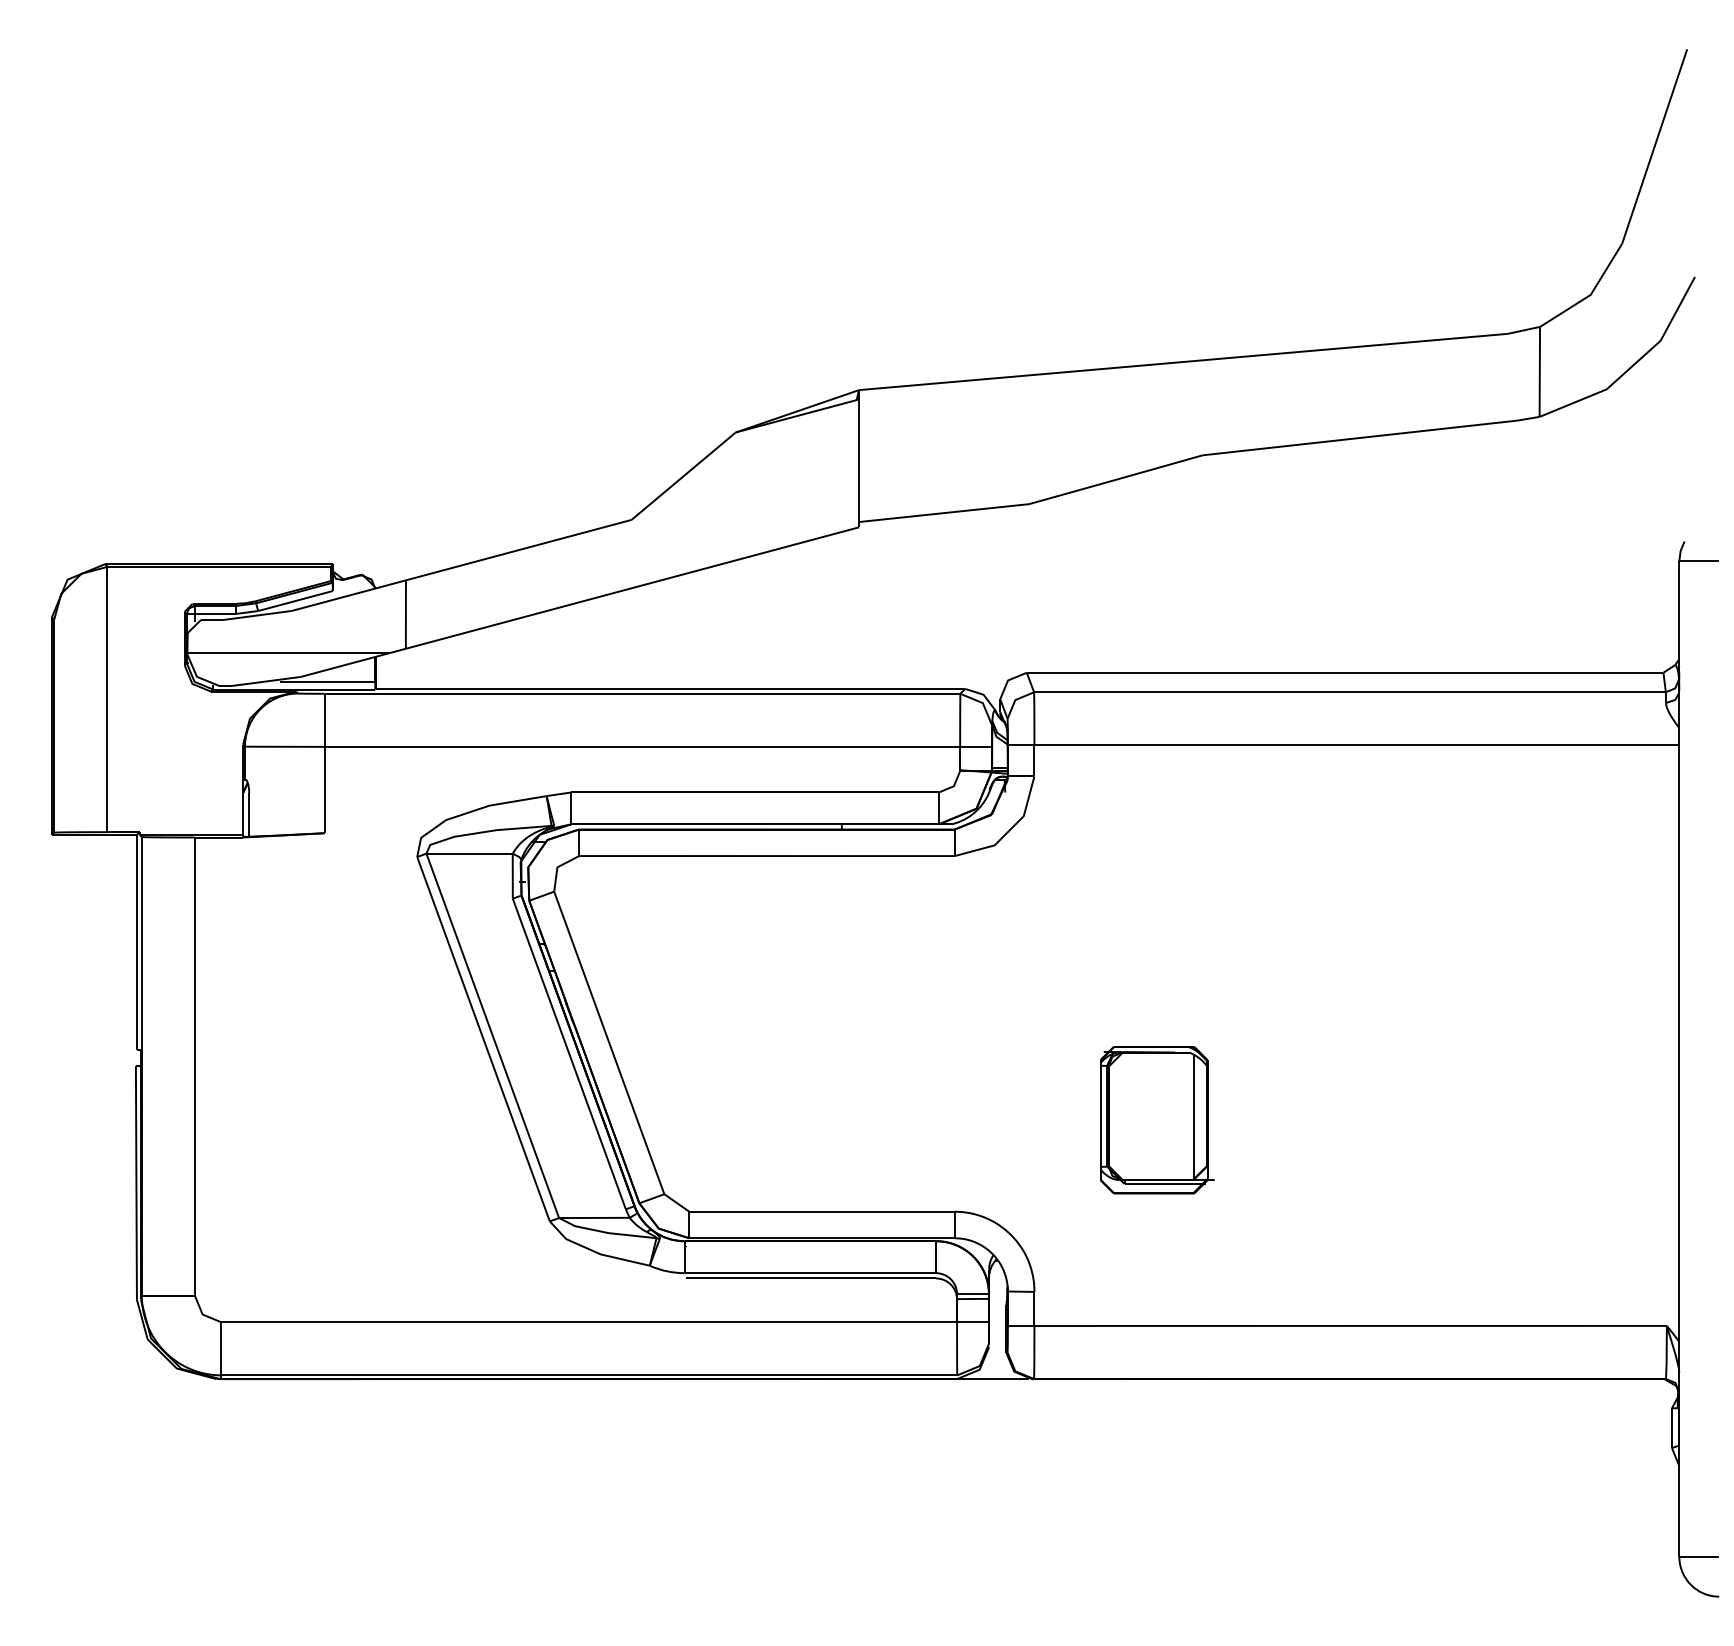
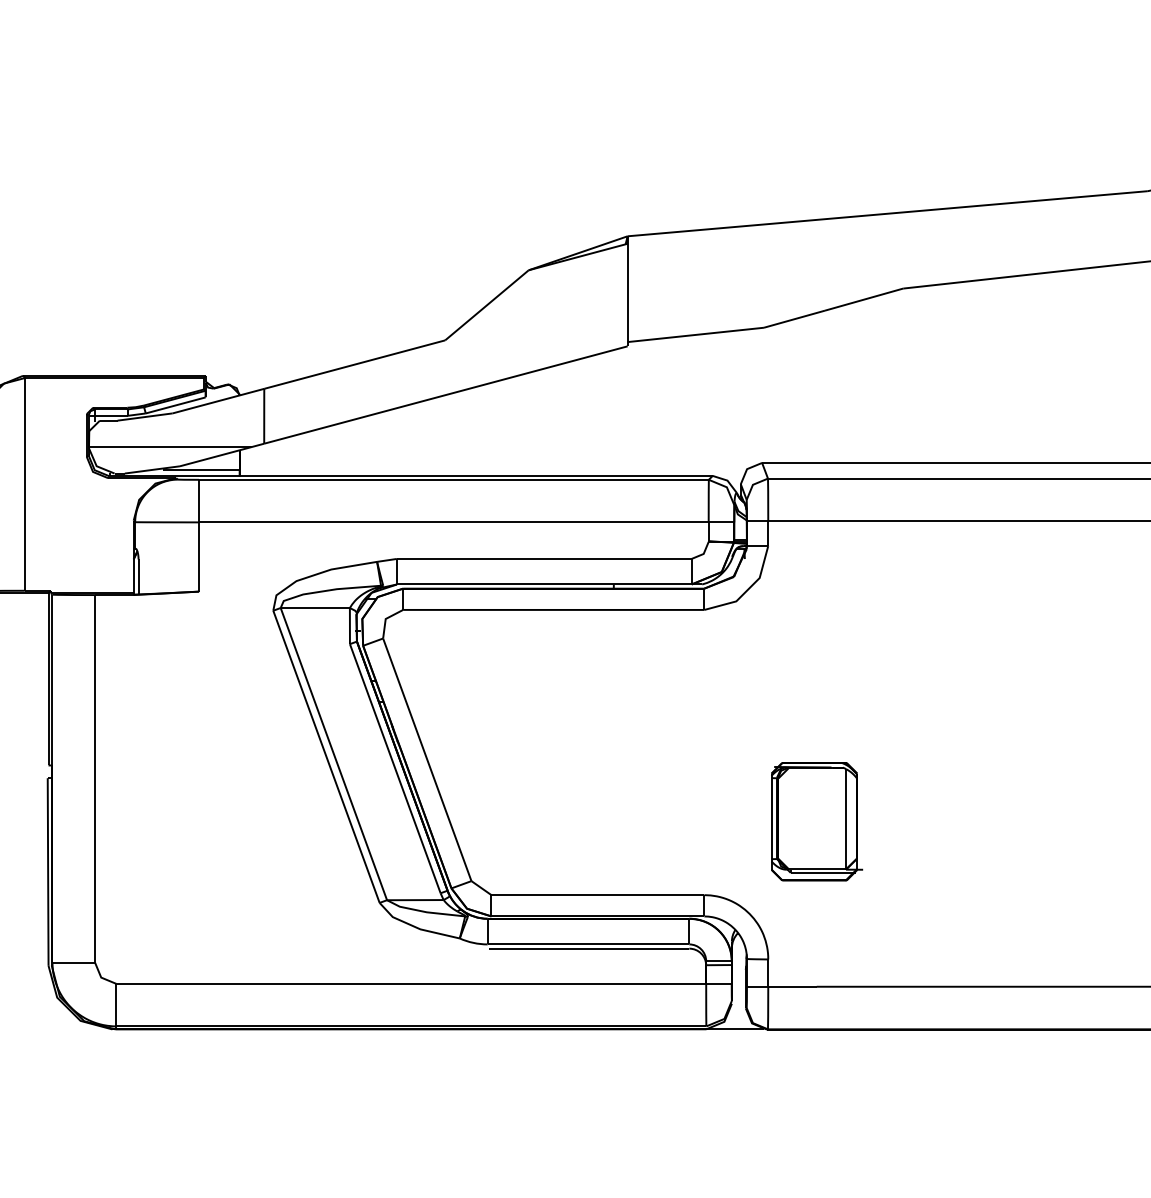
part: (1157, 1120) -> (817, 822), moved

